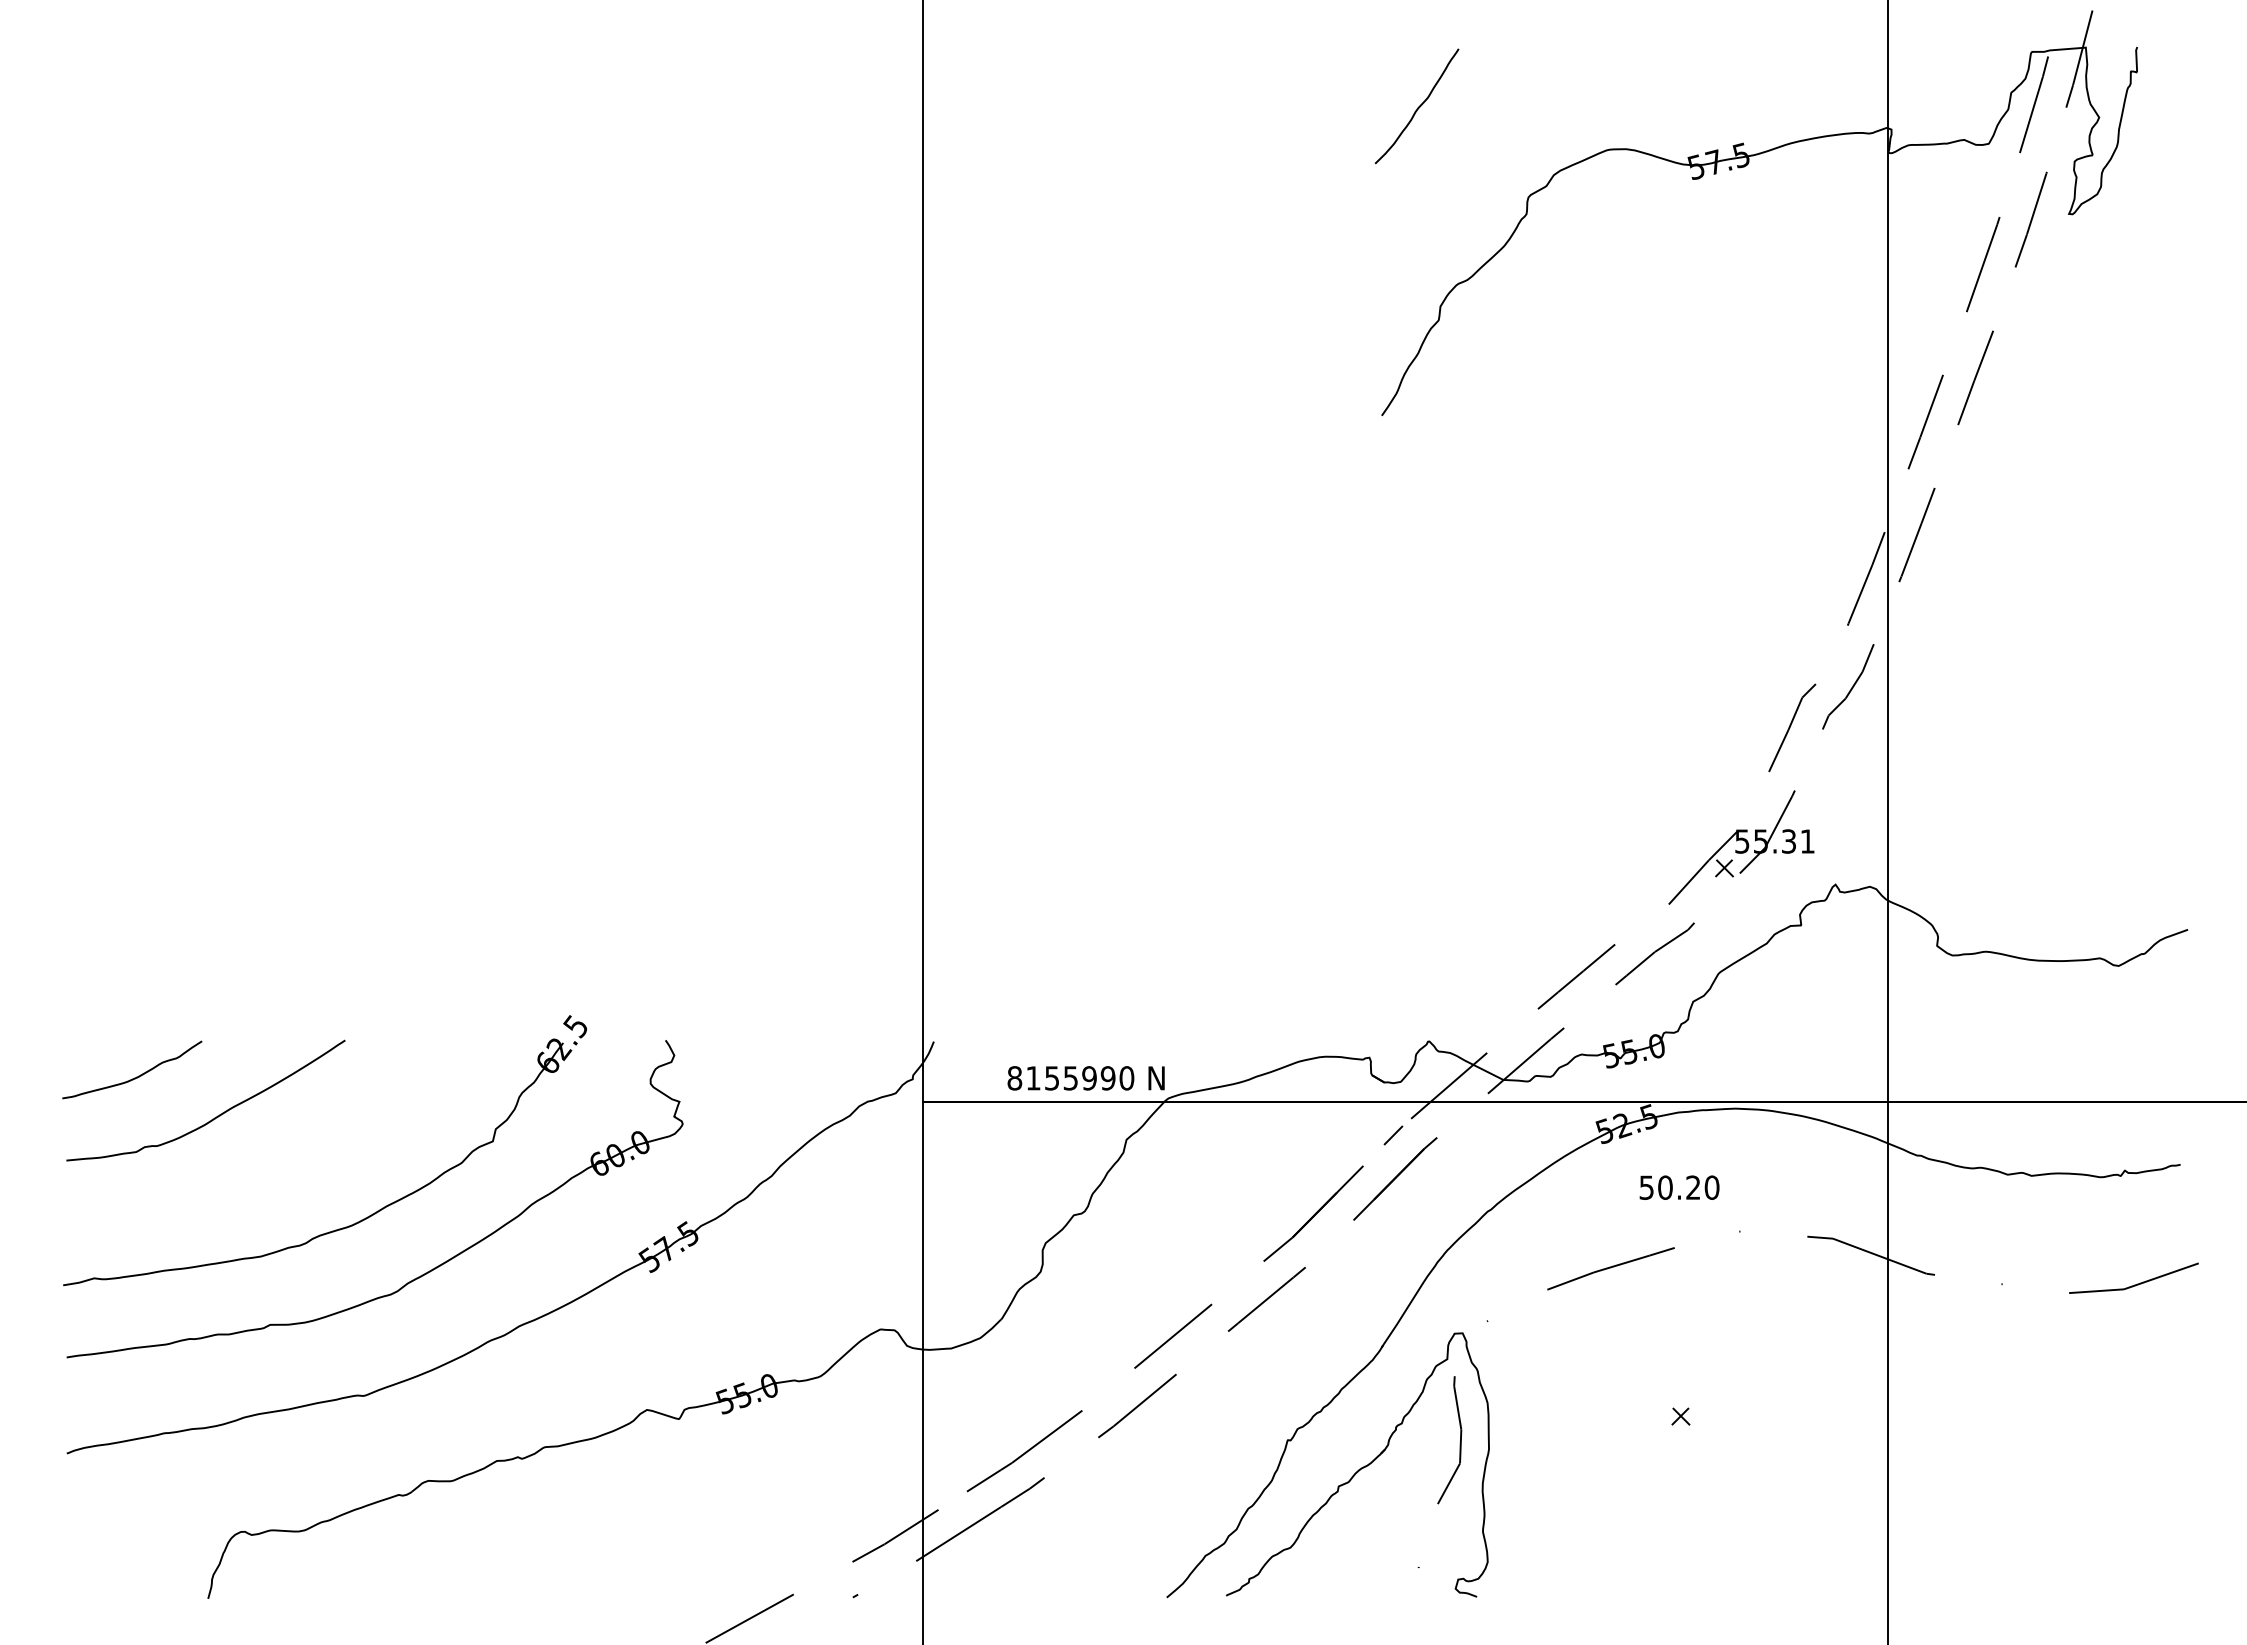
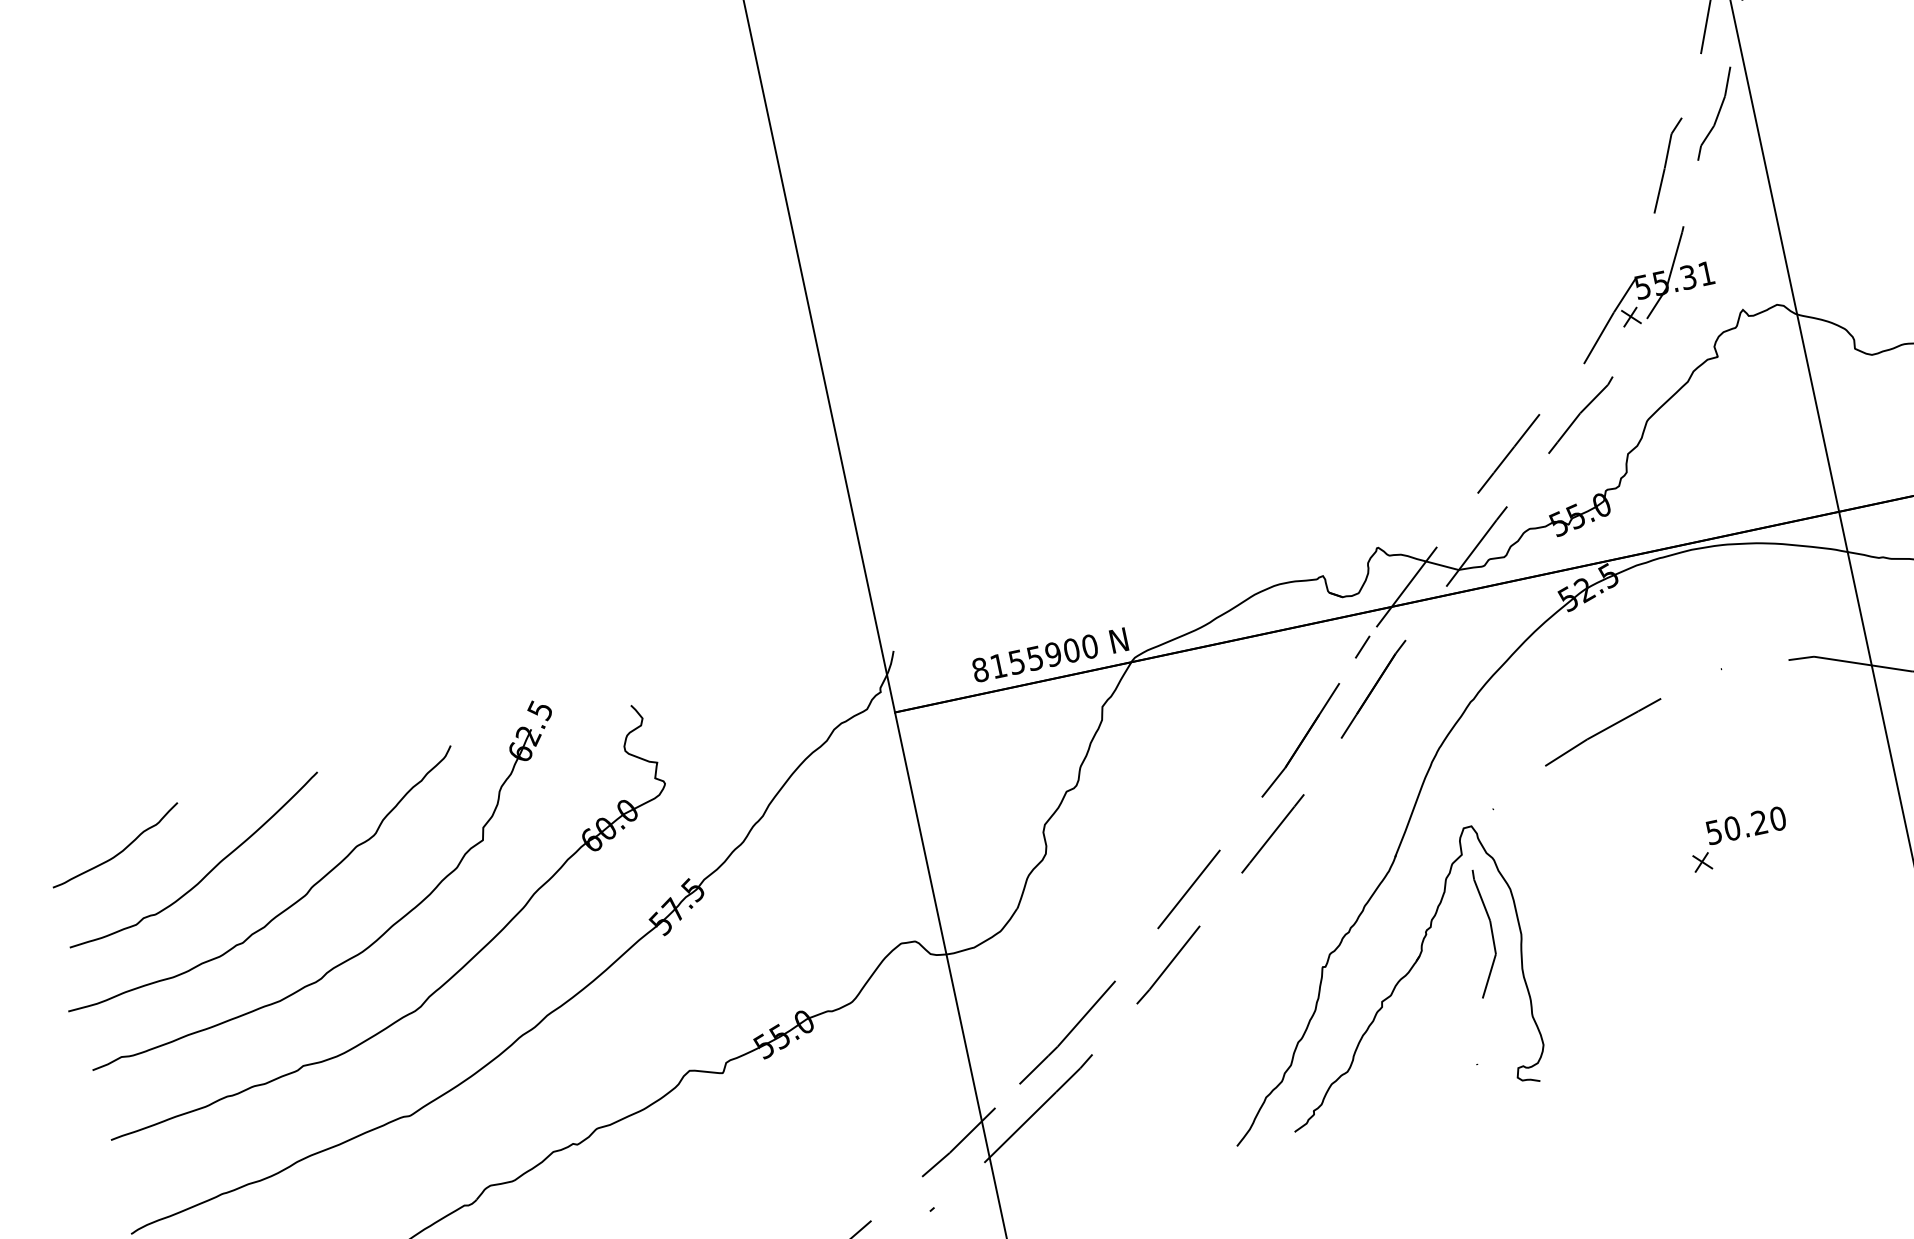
text: (1107, 1078) -> (1071, 650), 8155990 -> 8155900
curve: (280, 1169) -> (281, 911), added
text: (1679, 1187) -> (1746, 825), moved

